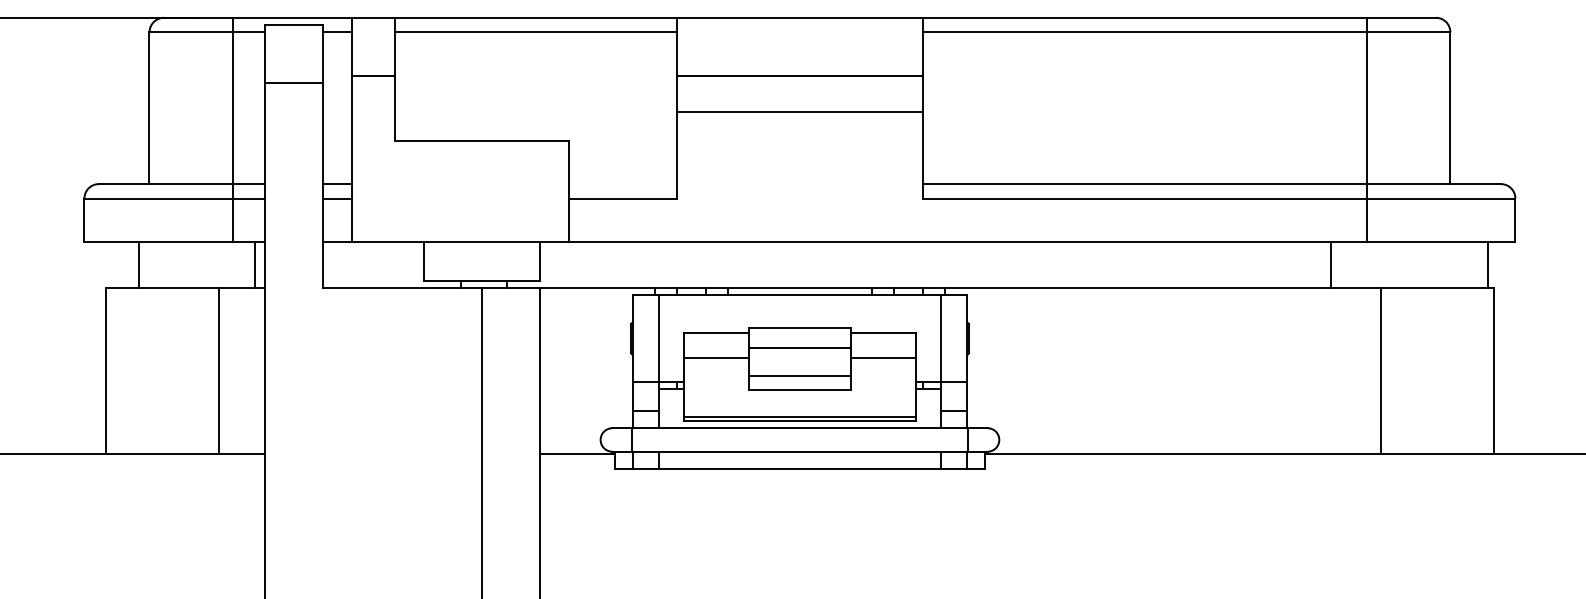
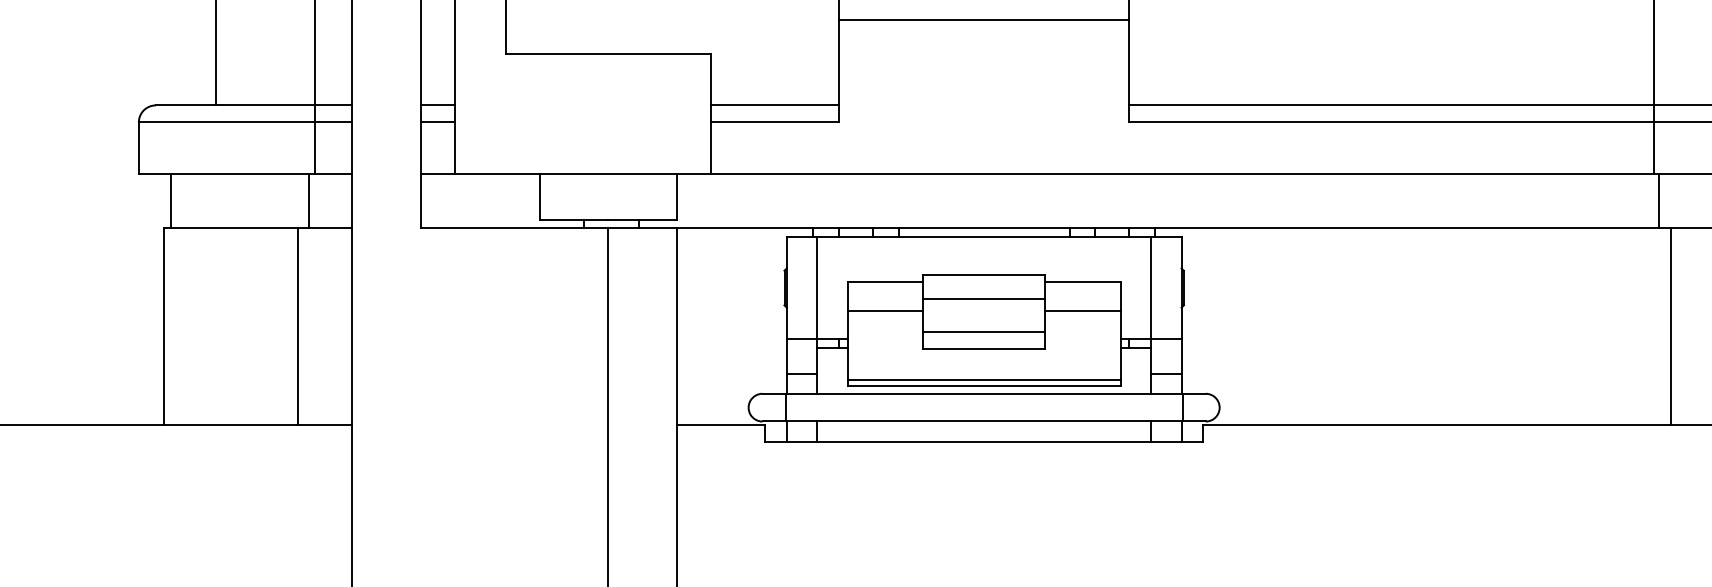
line: (622, 184) -> (774, 105), added
line: (138, 264) -> (170, 200), moved
line: (254, 264) -> (308, 200), moved
line: (1331, 264) -> (1659, 200), moved

